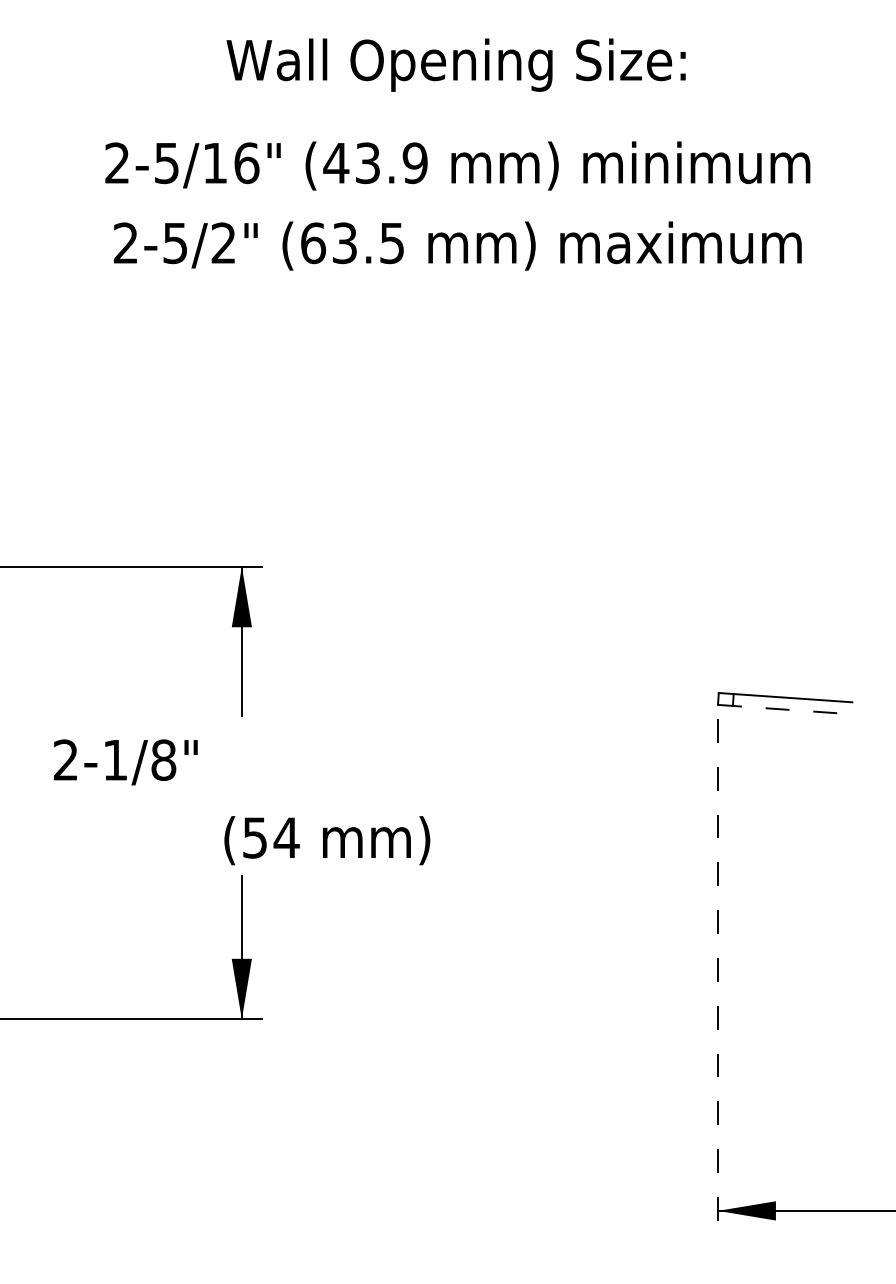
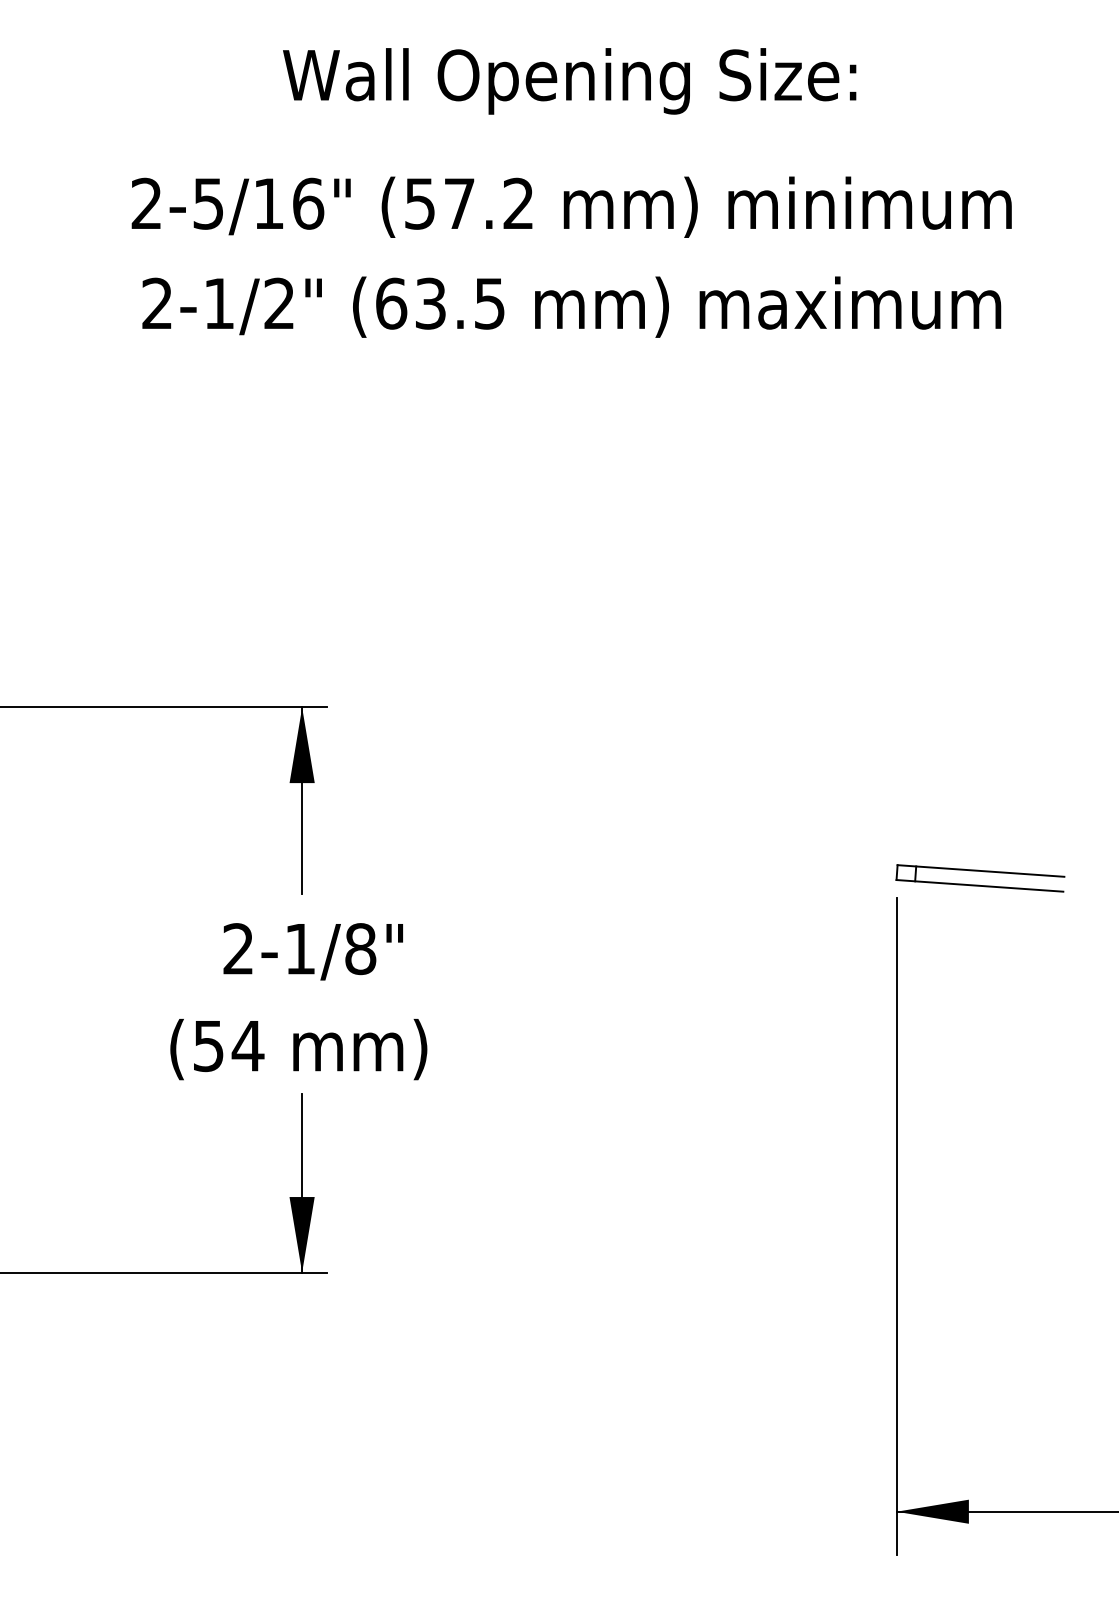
text: (375, 163) -> (468, 203), (43.9 -> (57.2
text: (174, 243) -> (218, 303), 2-5/2" -> 2-1/2"
line: (784, 709) -> (979, 885), dashed -> solid
text: (125, 762) -> (312, 951), moved
text: (327, 840) -> (298, 1049), moved
line: (717, 982) -> (896, 1226), dashed -> solid

